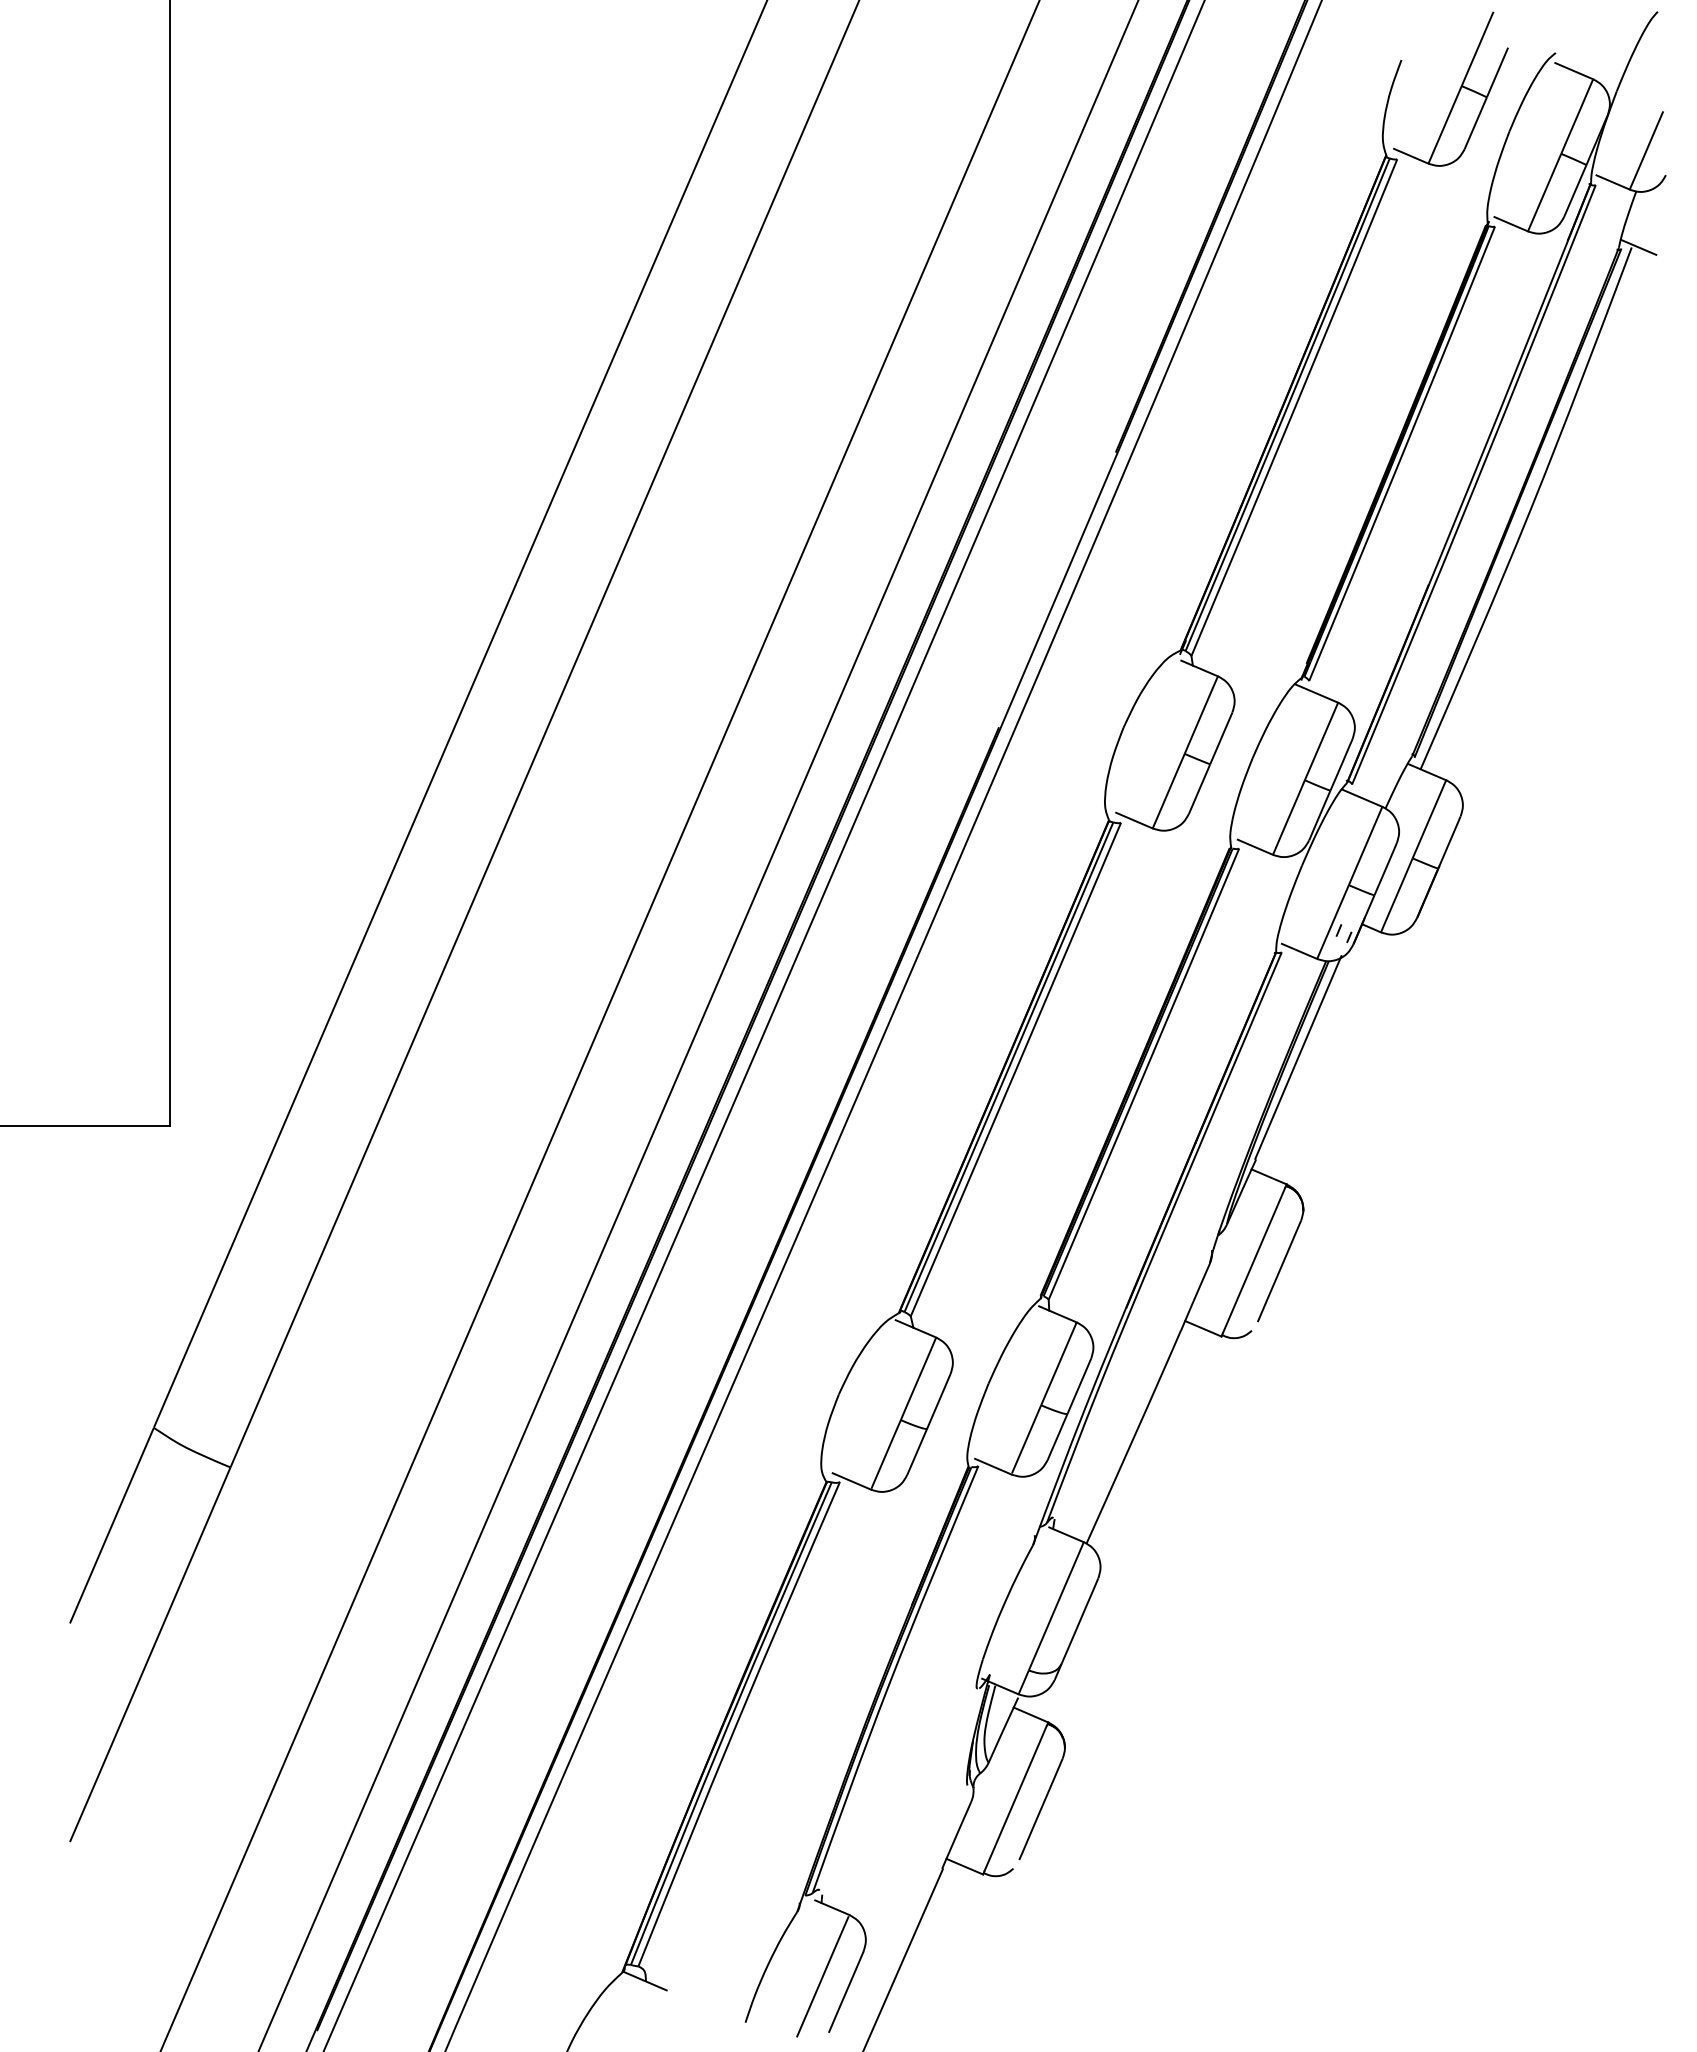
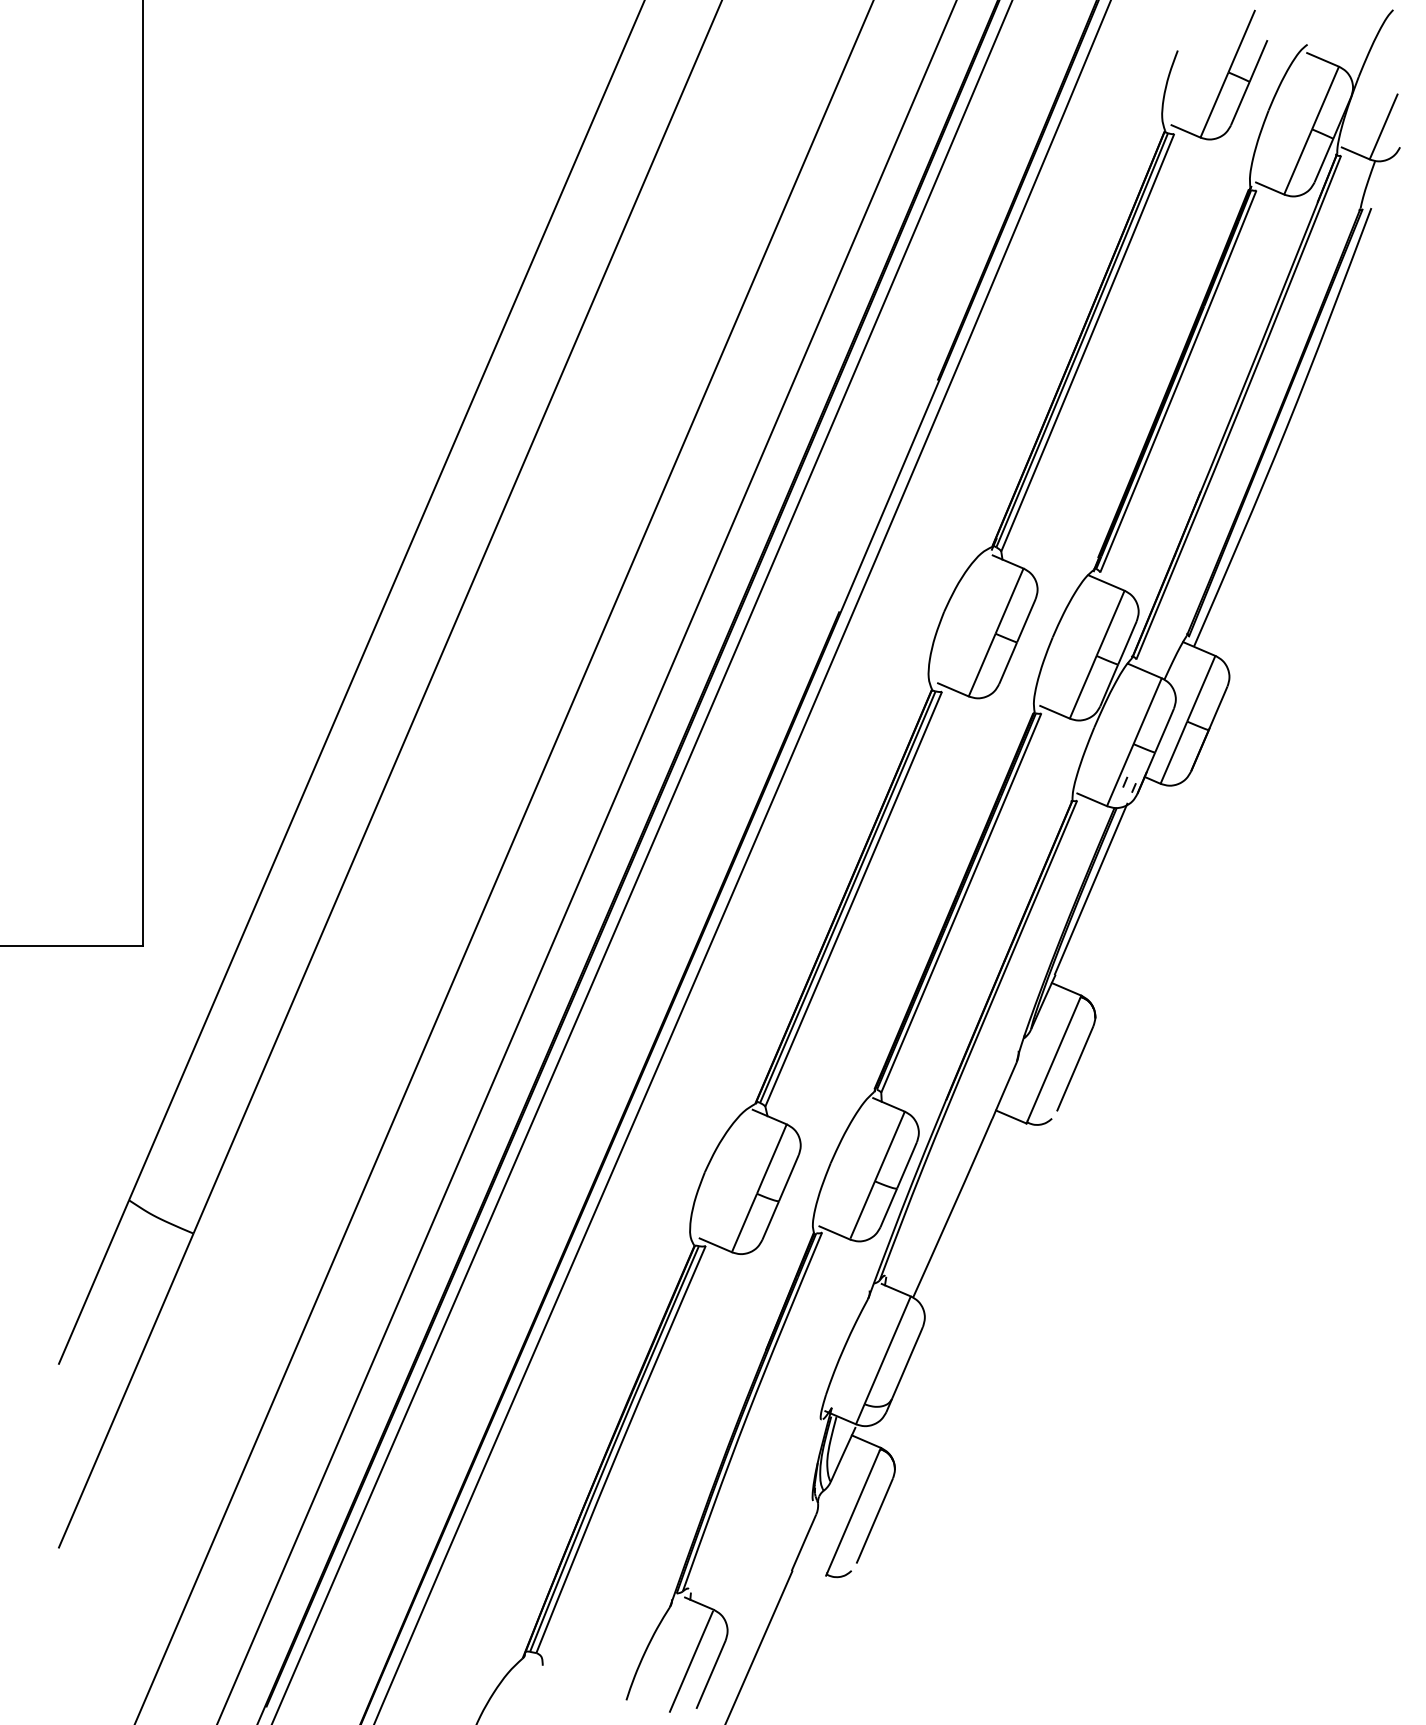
line: (1638, 246) -> (1377, 207), removed
line: (964, 1866) -> (810, 1569), removed
line: (644, 1980) -> (541, 1664), removed

